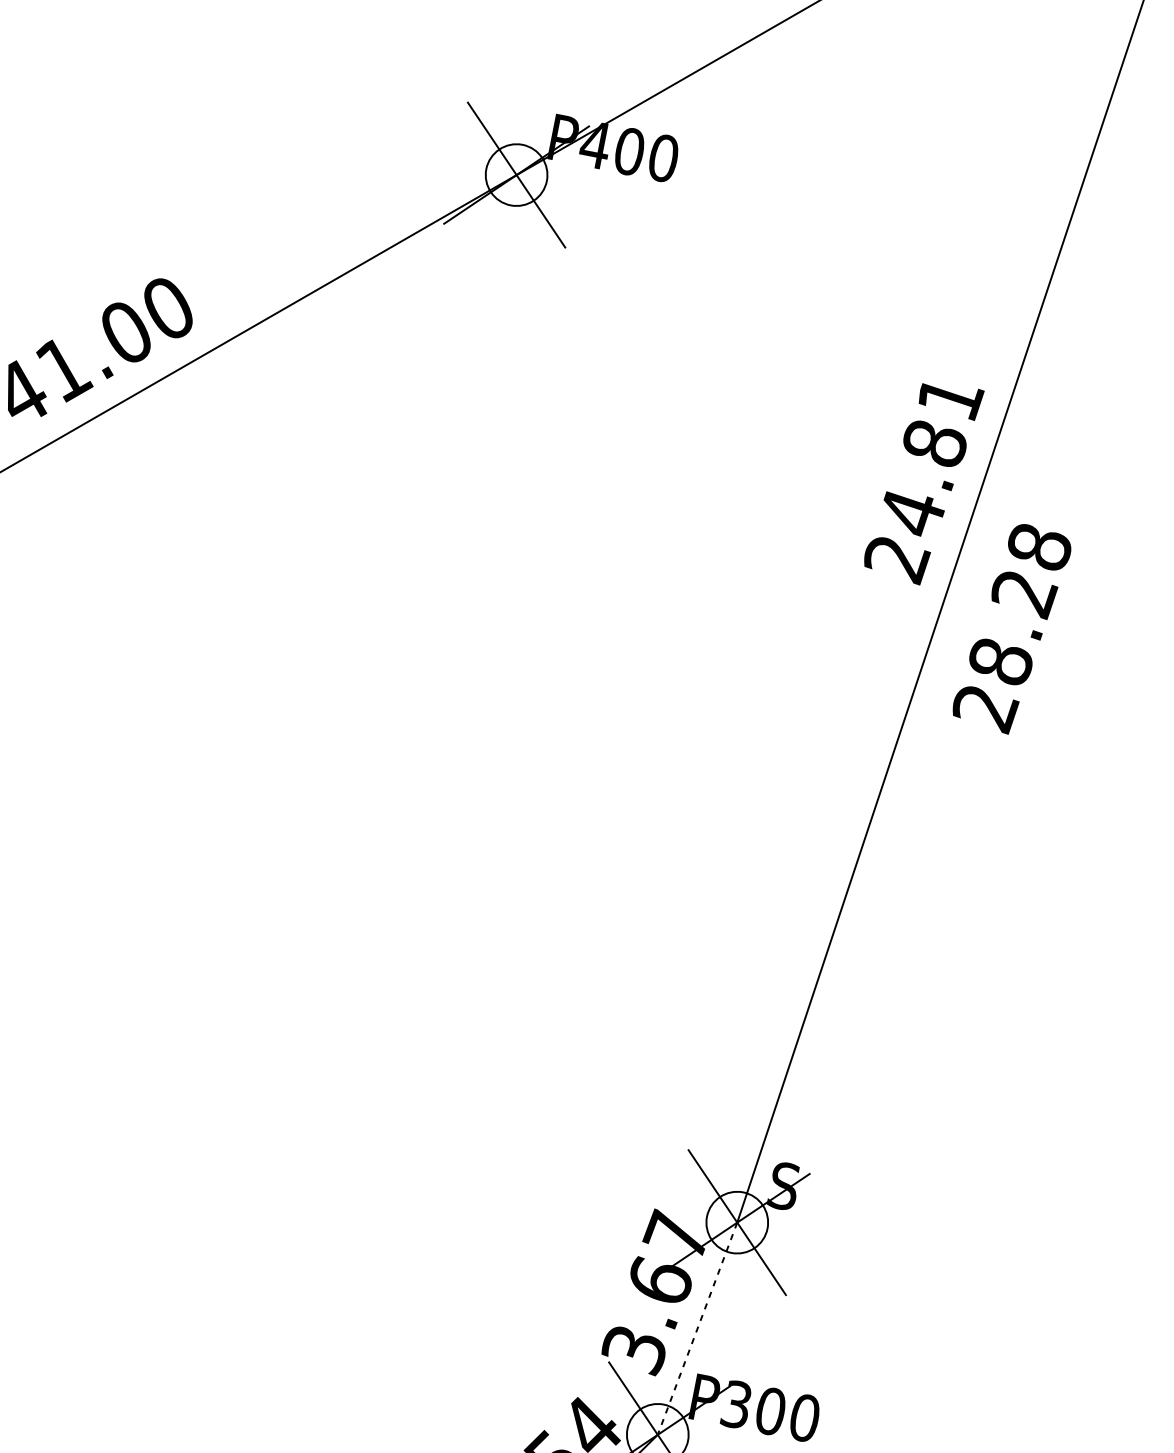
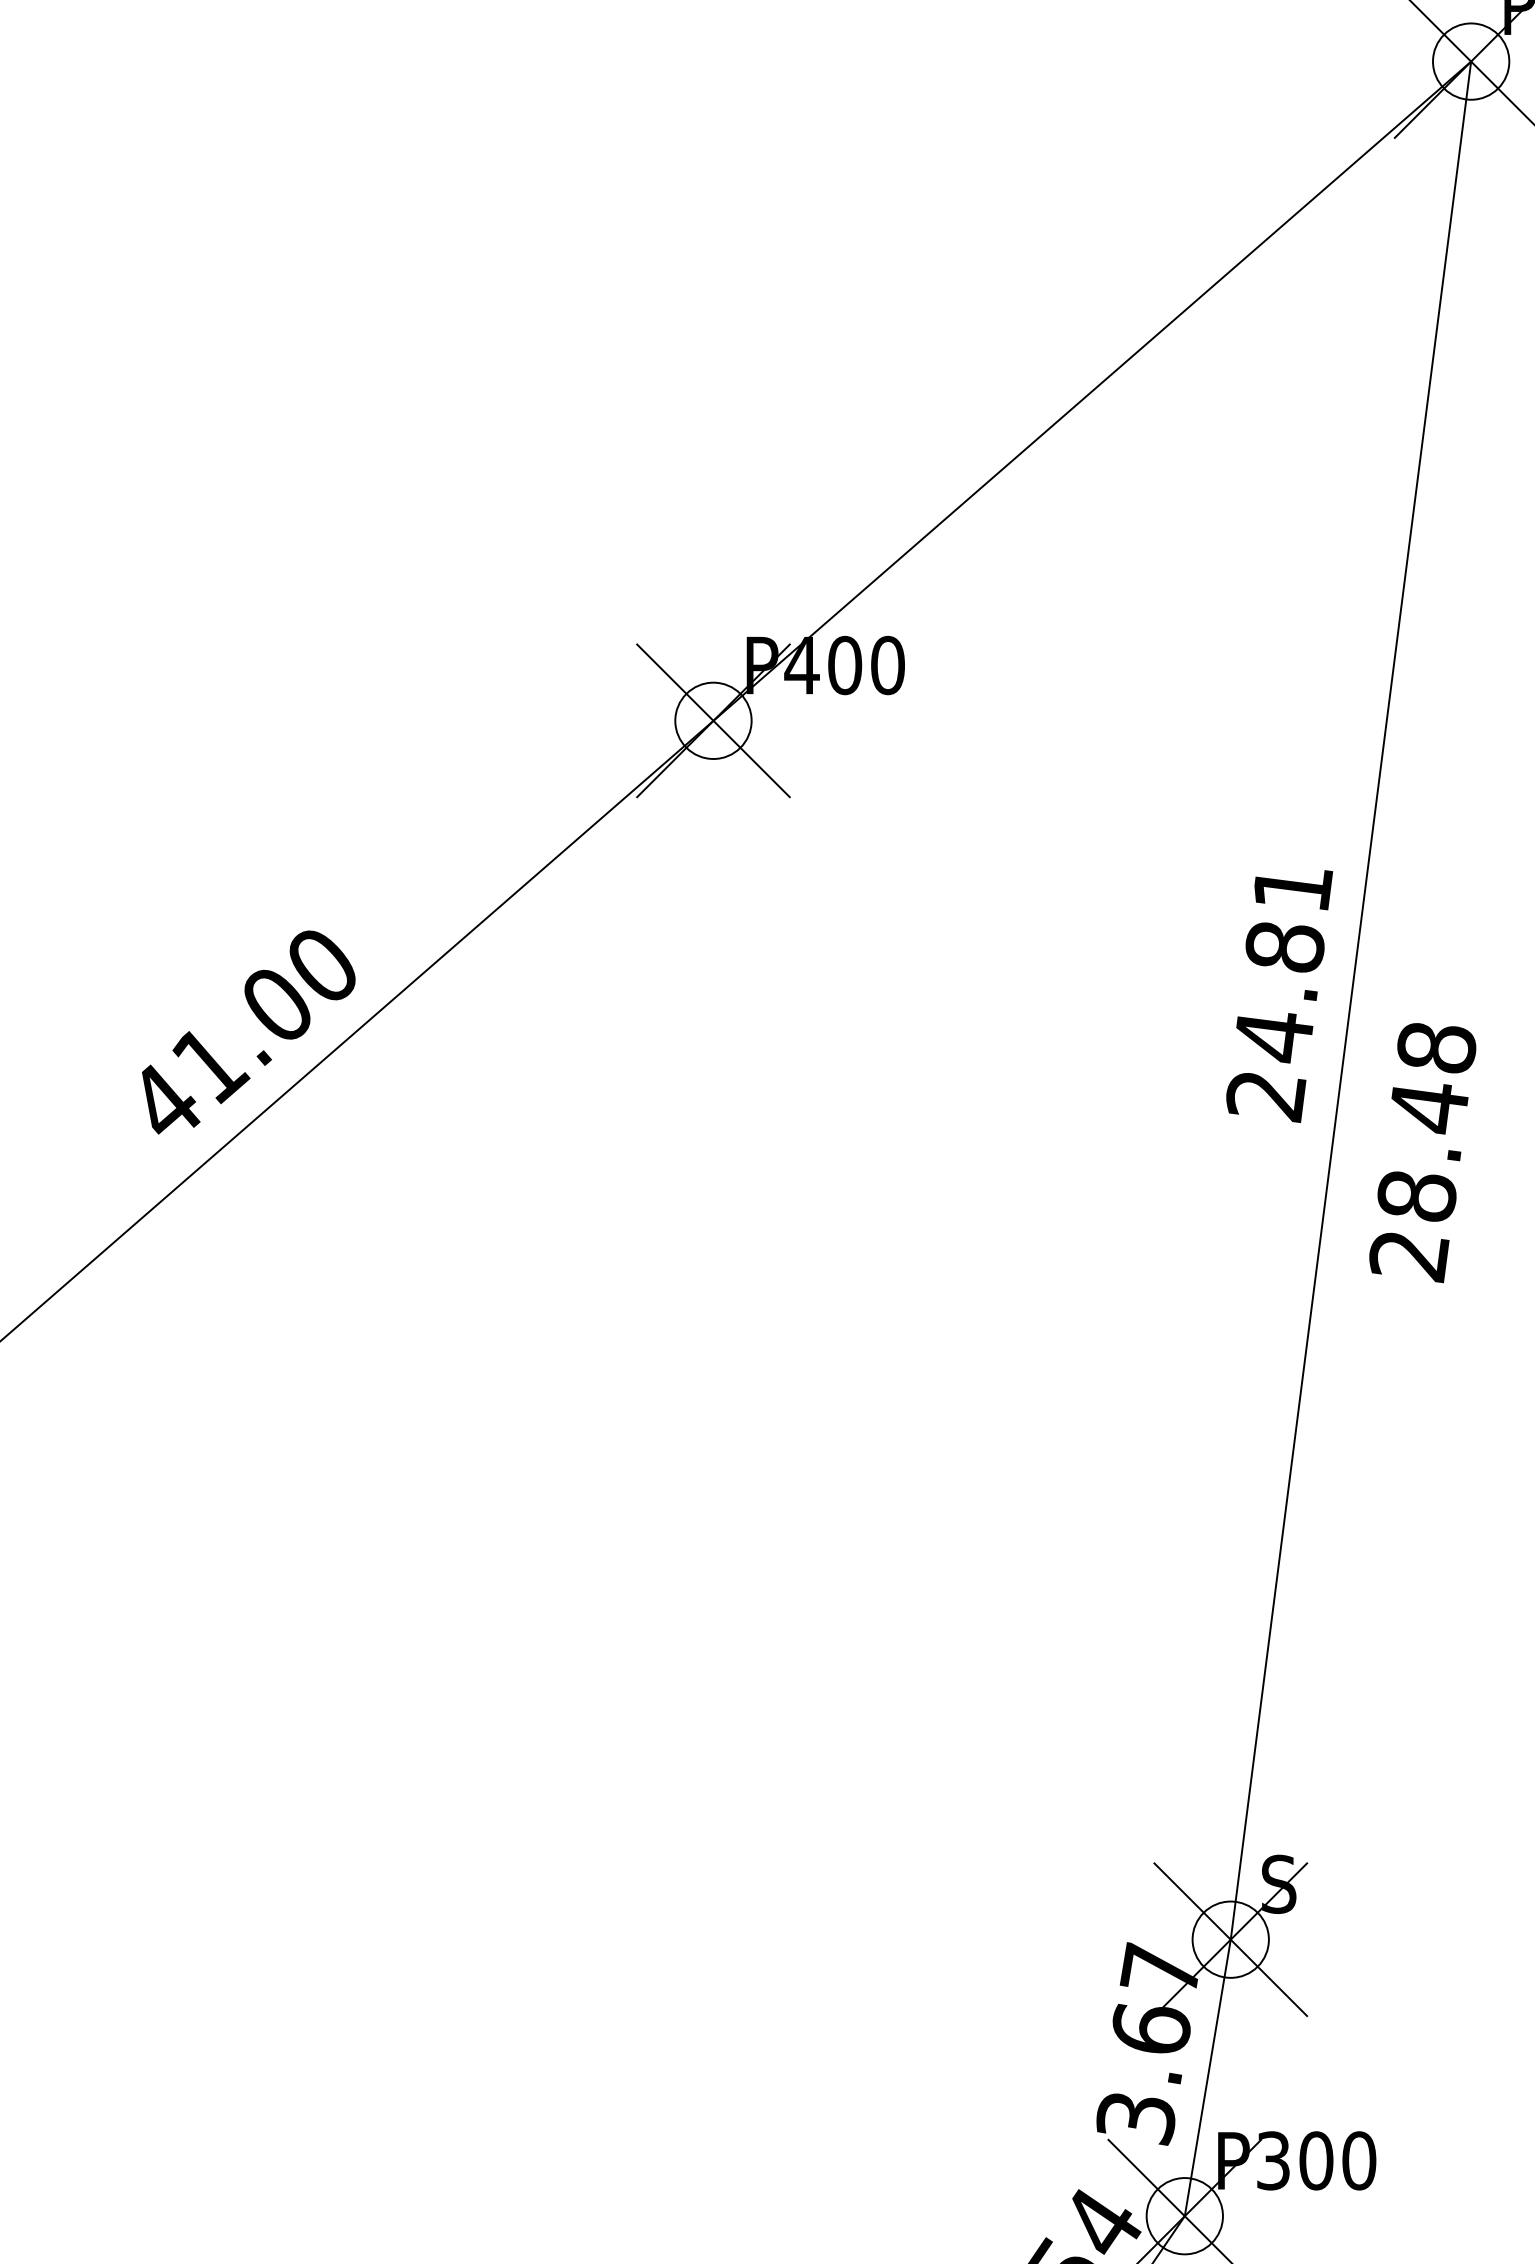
text: (1024, 594) -> (1429, 1109), 28.28 -> 28.48
line: (697, 1329) -> (1207, 2078), dashed -> solid

